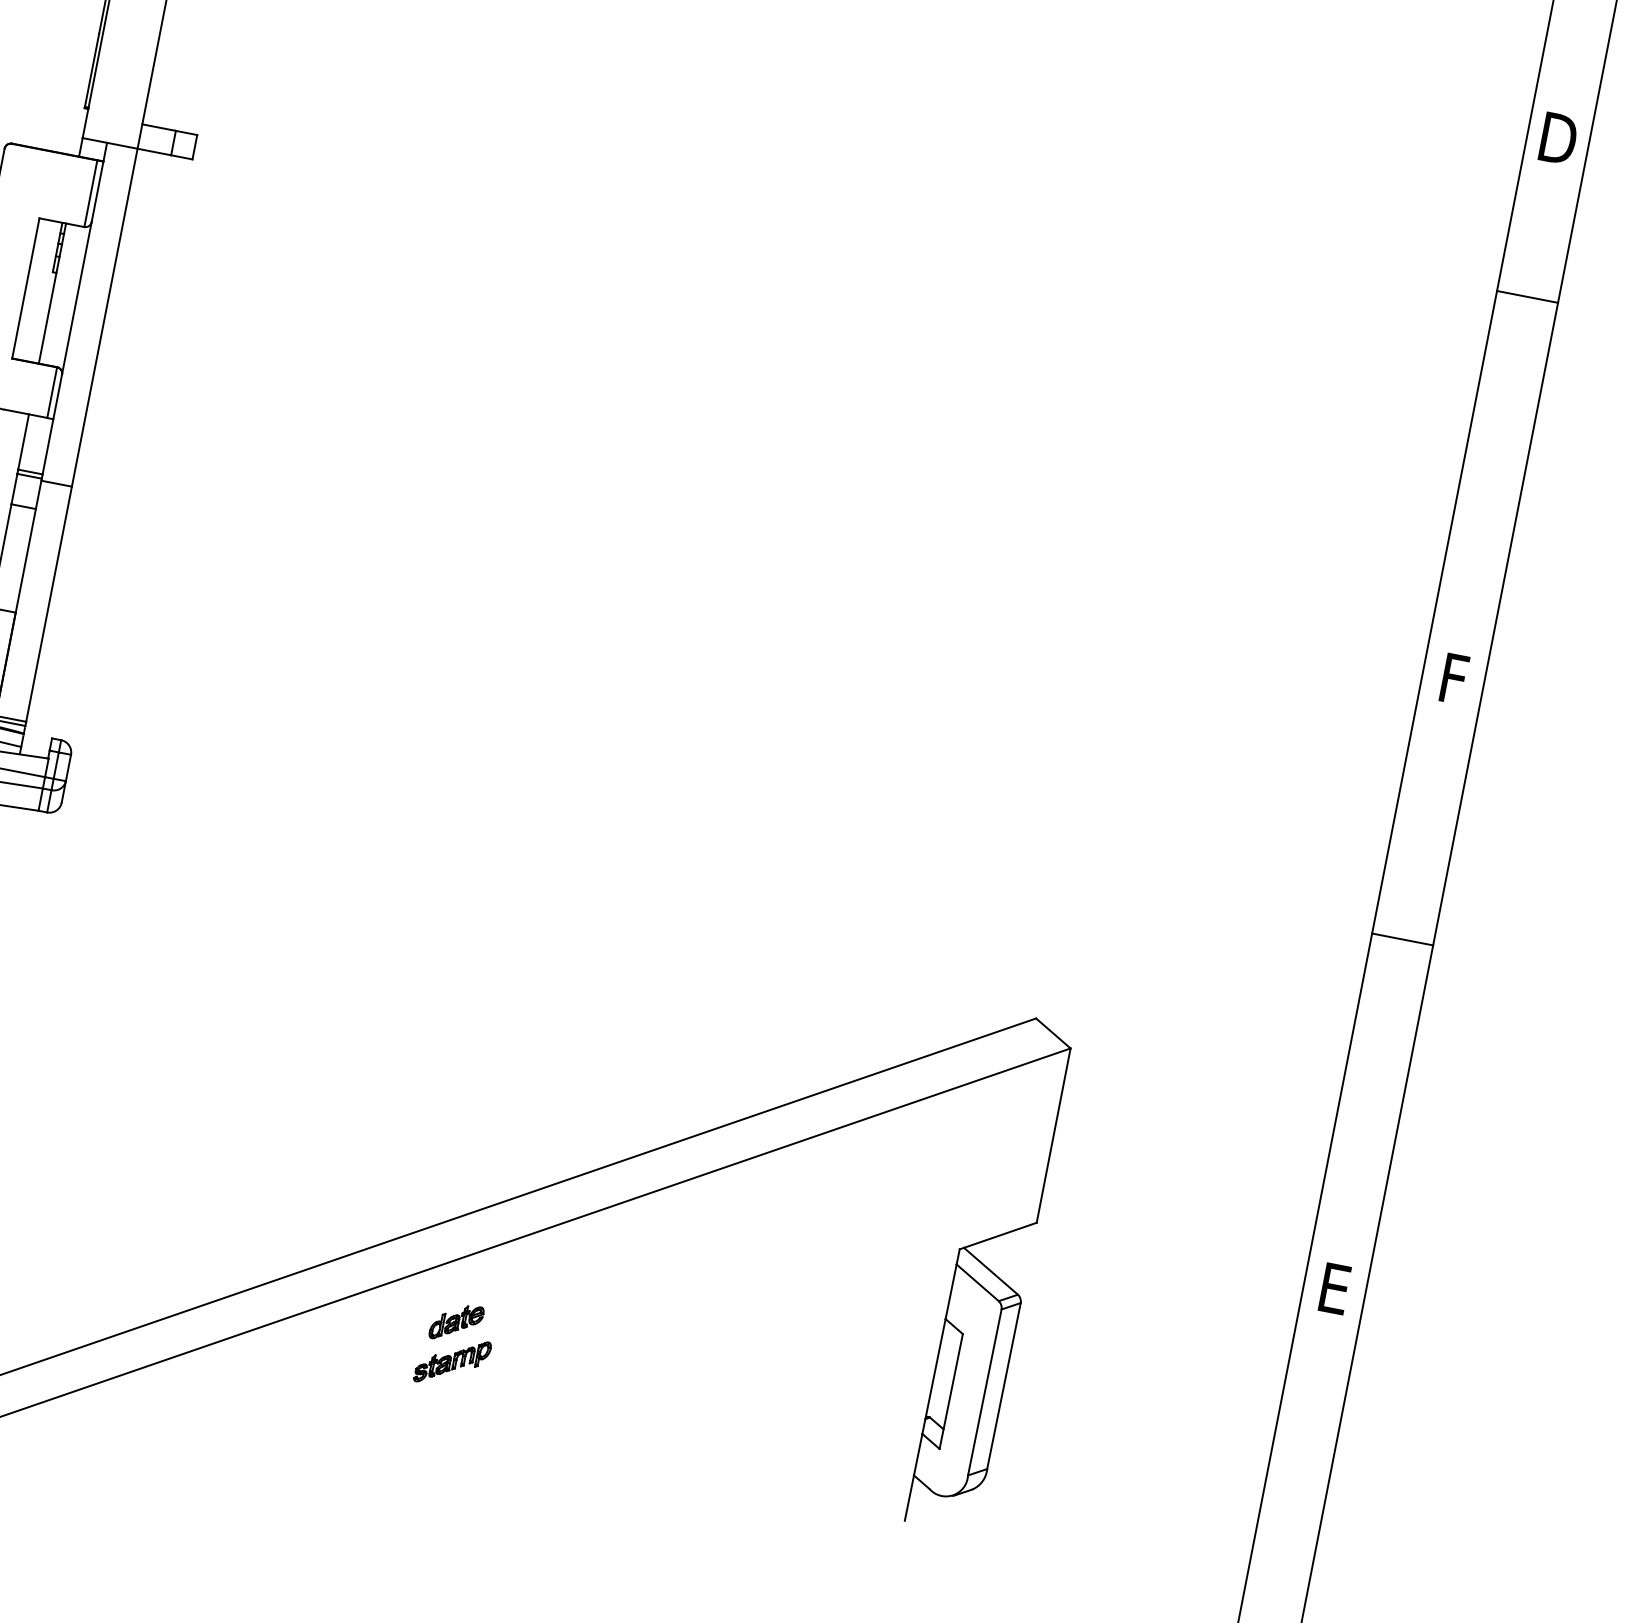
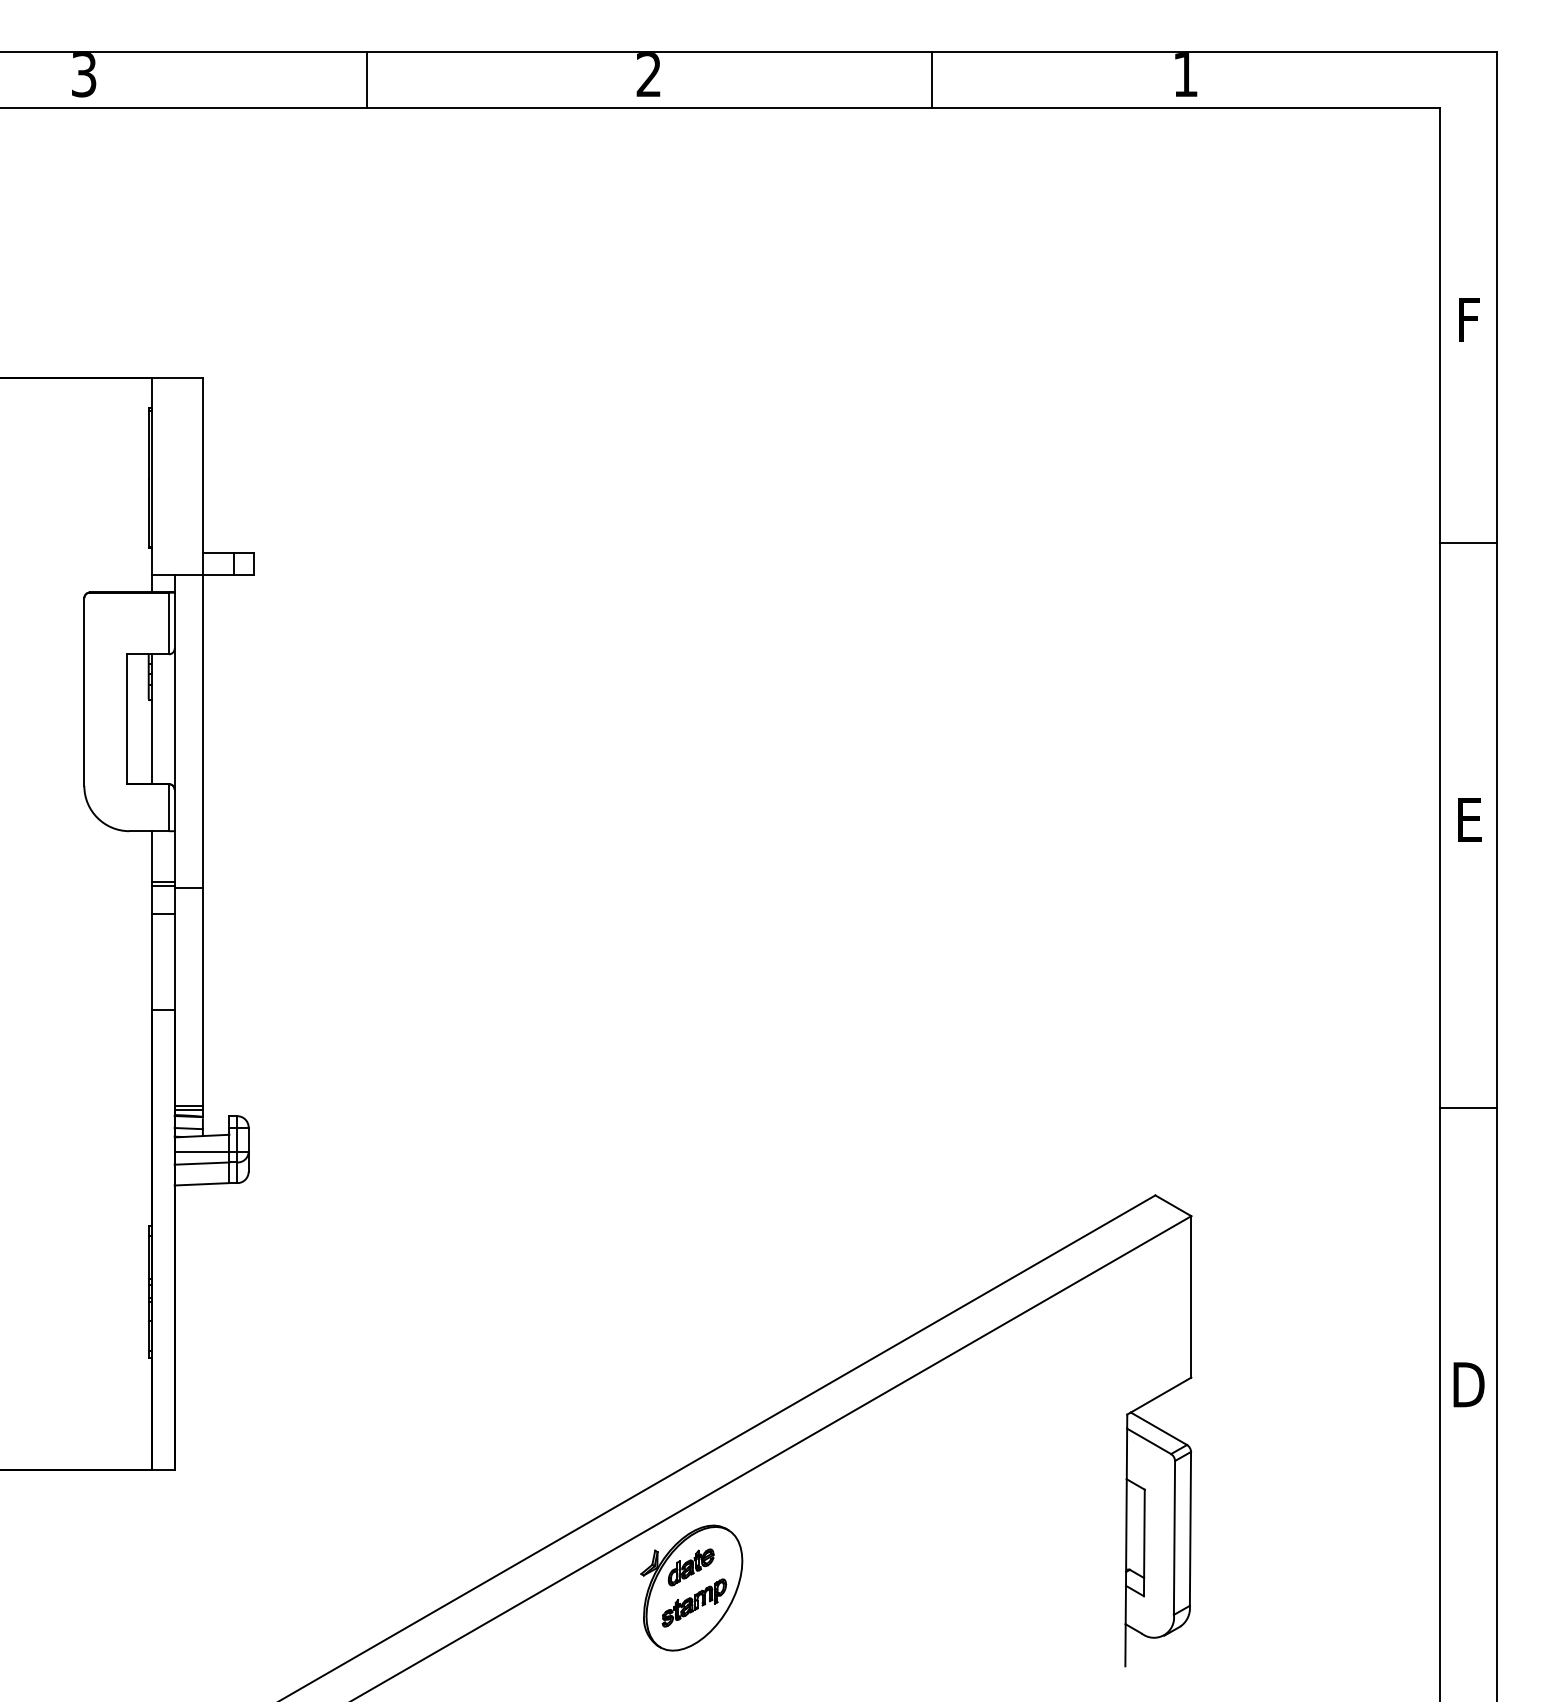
text: (1558, 138) -> (1468, 319), D -> F
line: (1527, 296) -> (1468, 543), moved
text: (1454, 678) -> (1469, 819), F -> E
line: (1402, 939) -> (1468, 1108), moved
text: (1334, 1288) -> (1468, 1384), E -> D
part: (452, 1344) -> (691, 1587), added

